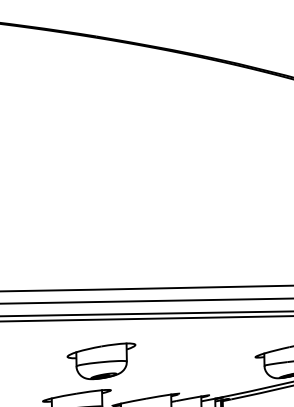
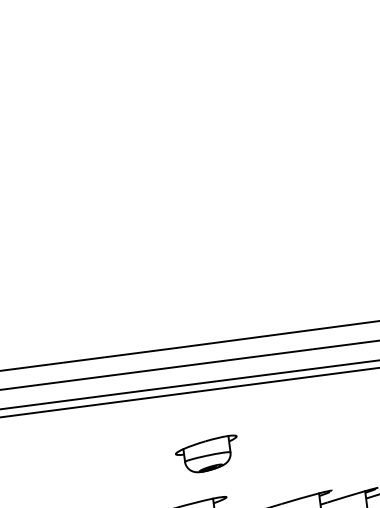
part: (101, 361) -> (207, 454), size x0.6

